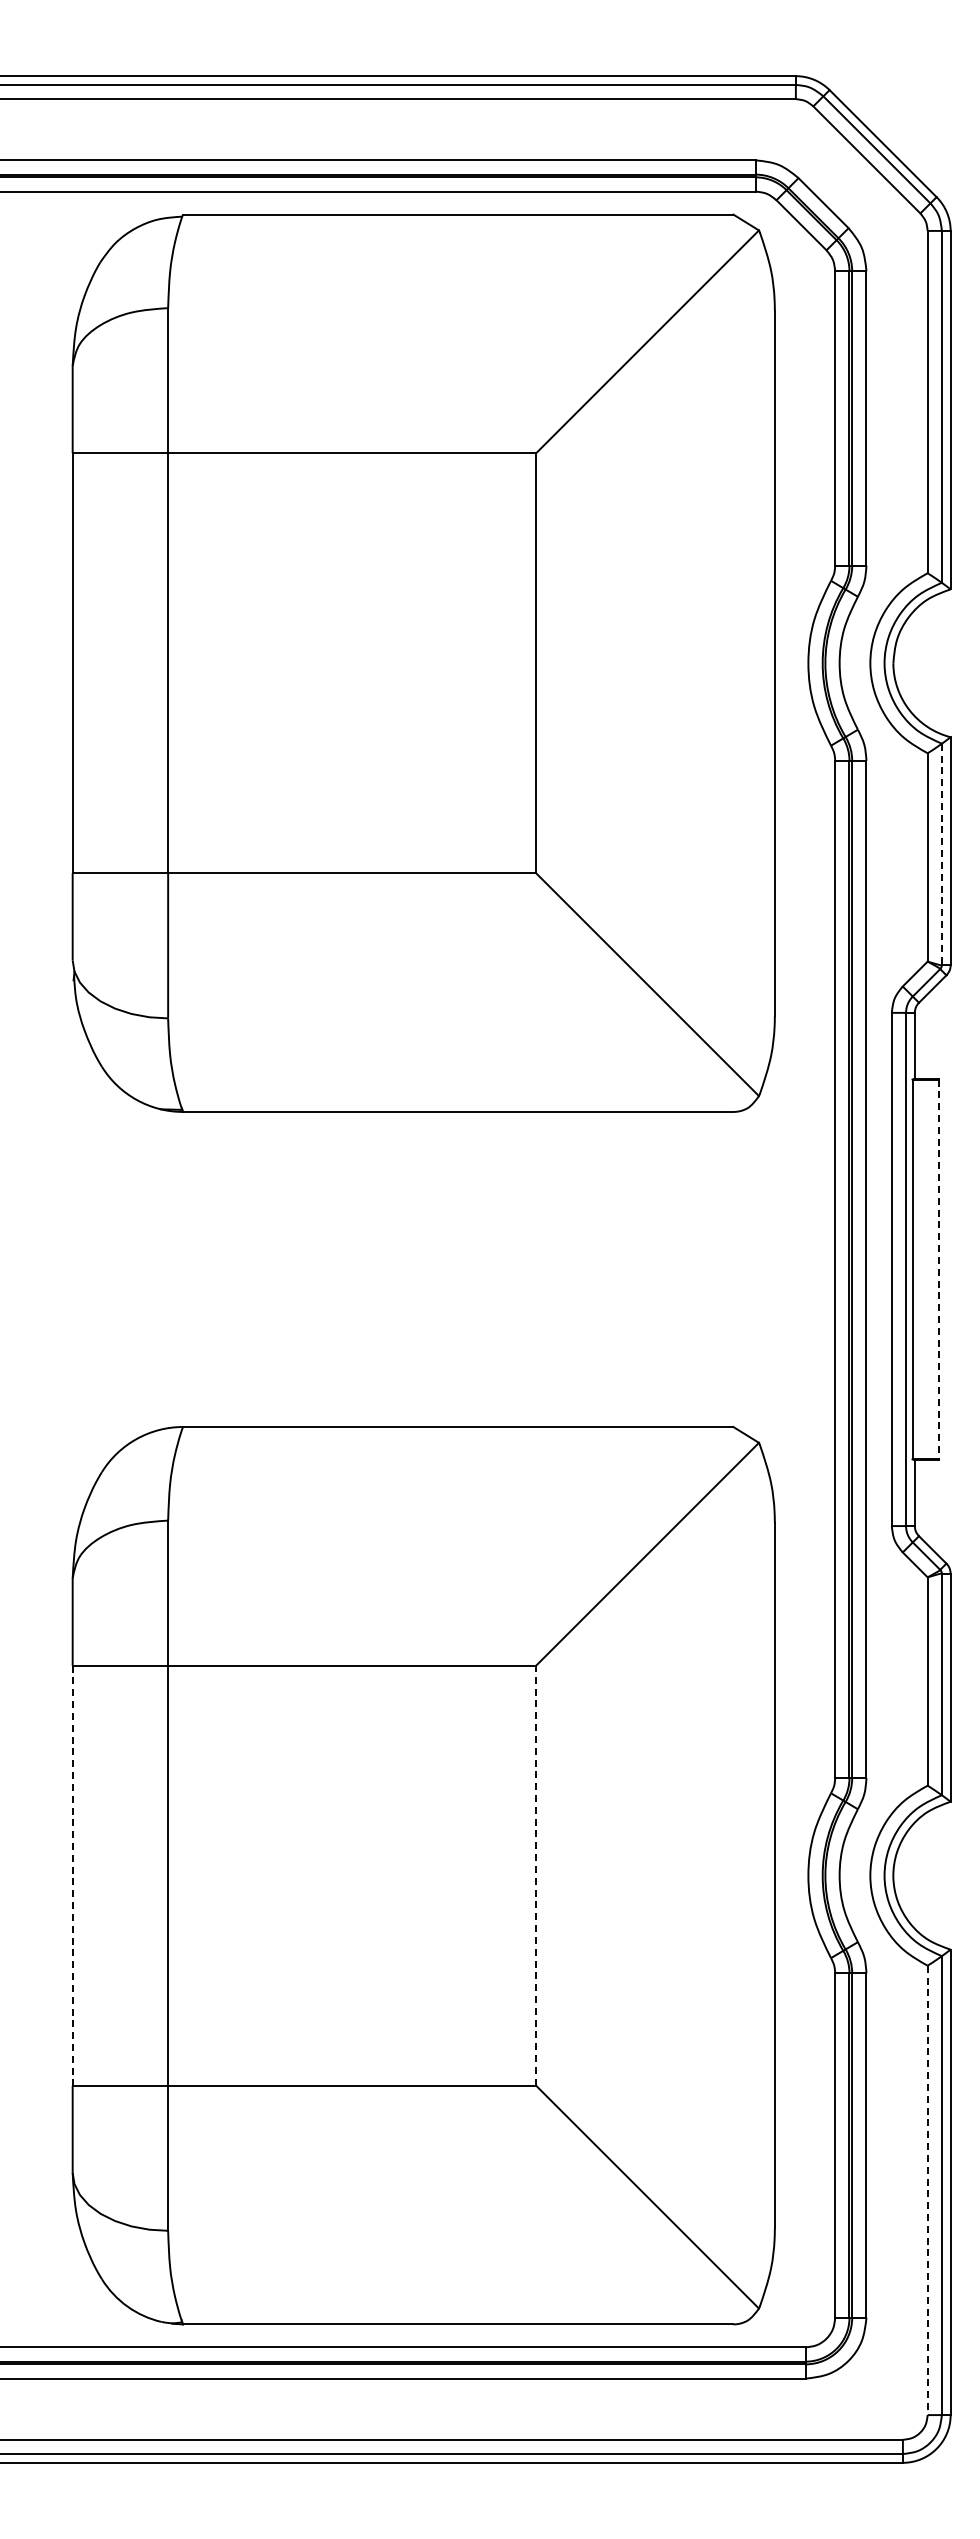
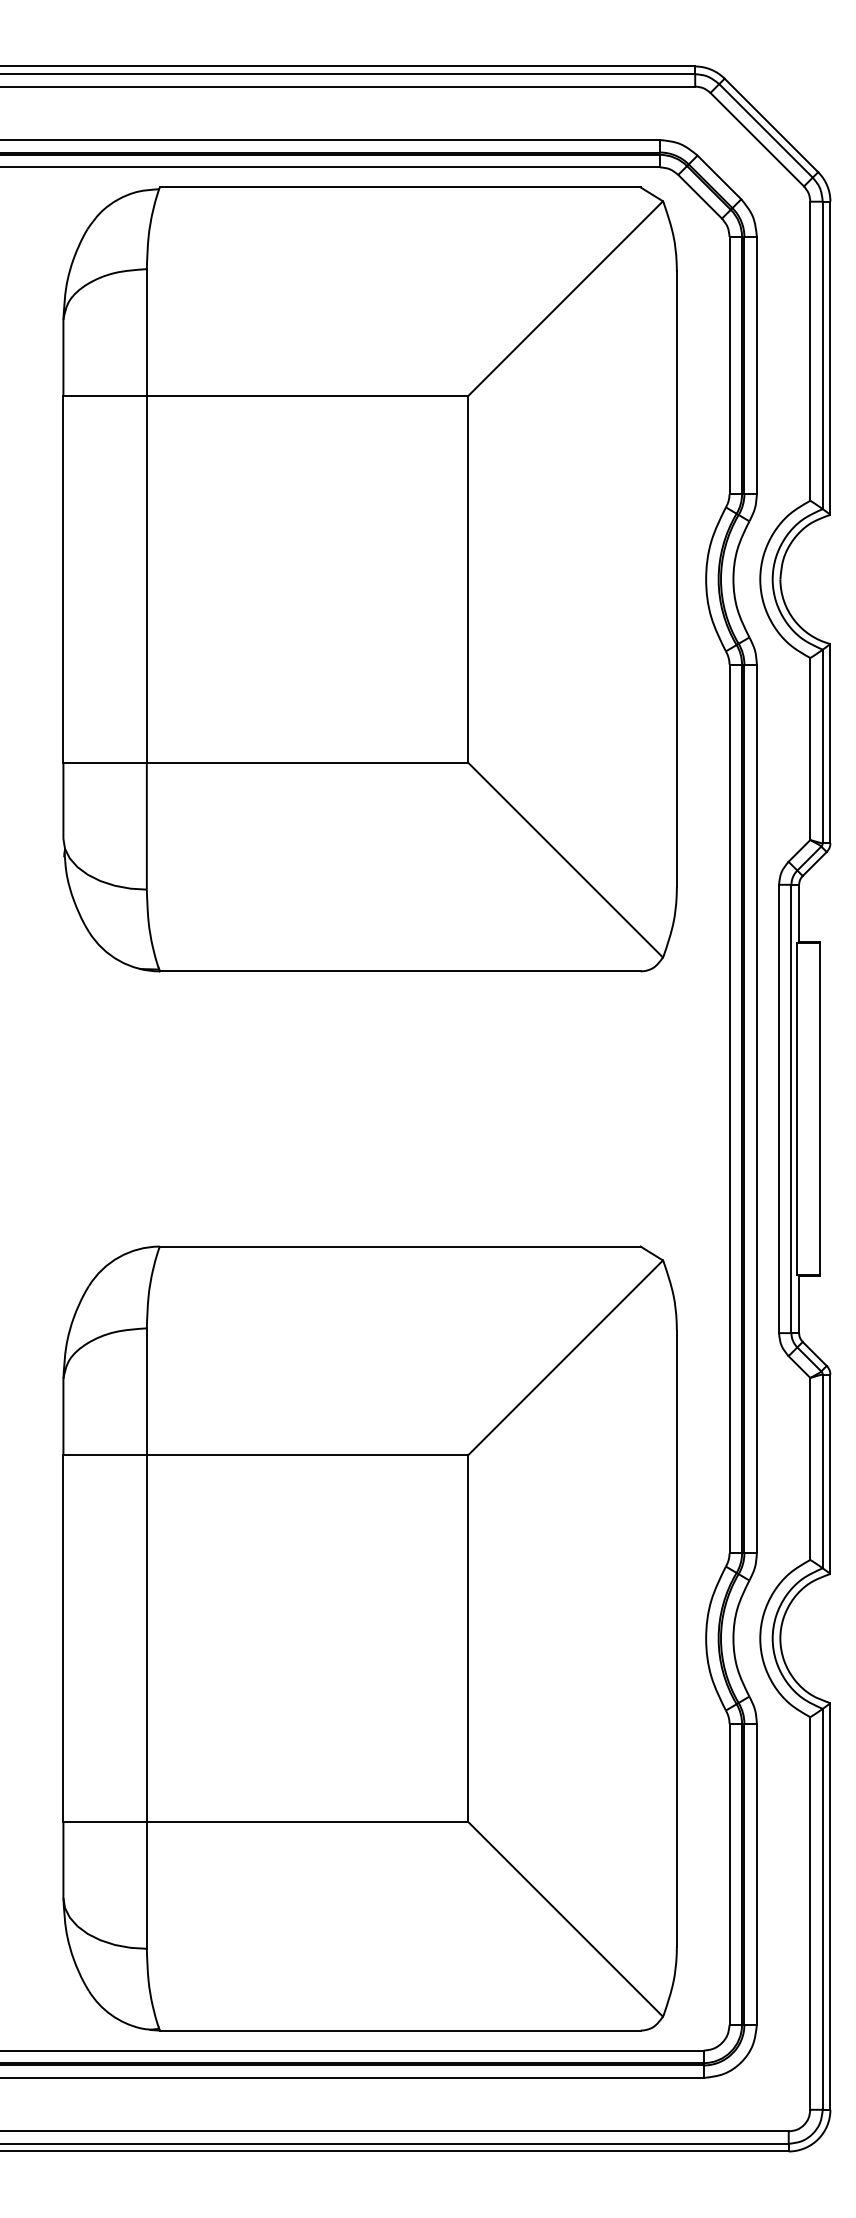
line: (941, 854) -> (822, 746), dashed -> solid
line: (938, 1269) -> (819, 1109), dashed -> solid
line: (536, 1875) -> (468, 1638), dashed -> solid
line: (72, 1876) -> (63, 1639), dashed -> solid
line: (927, 2190) -> (810, 1913), dashed -> solid

